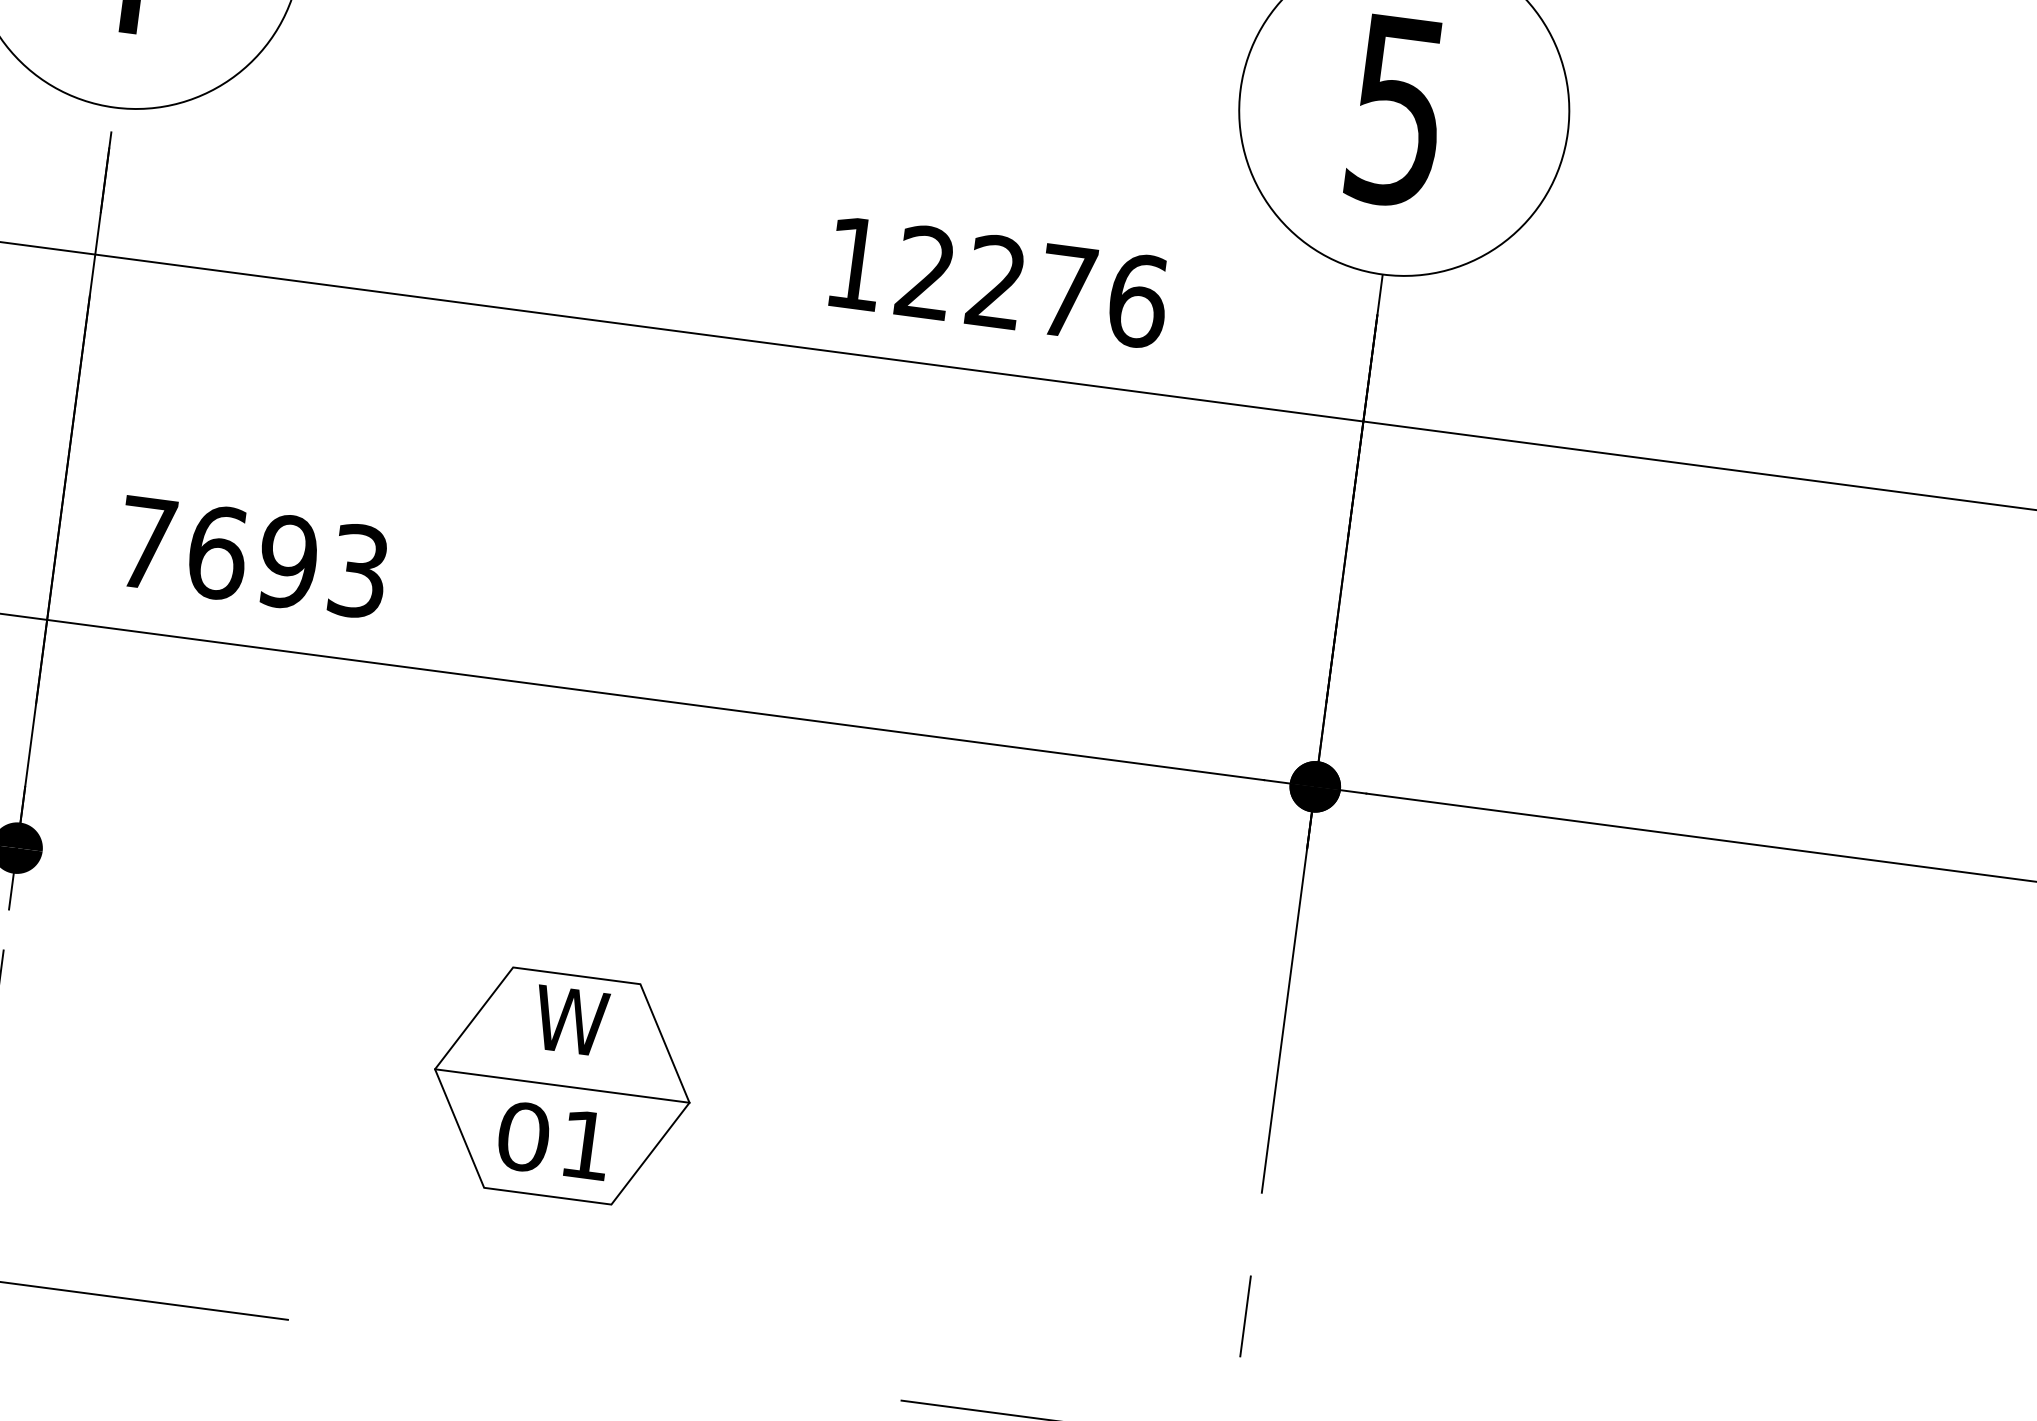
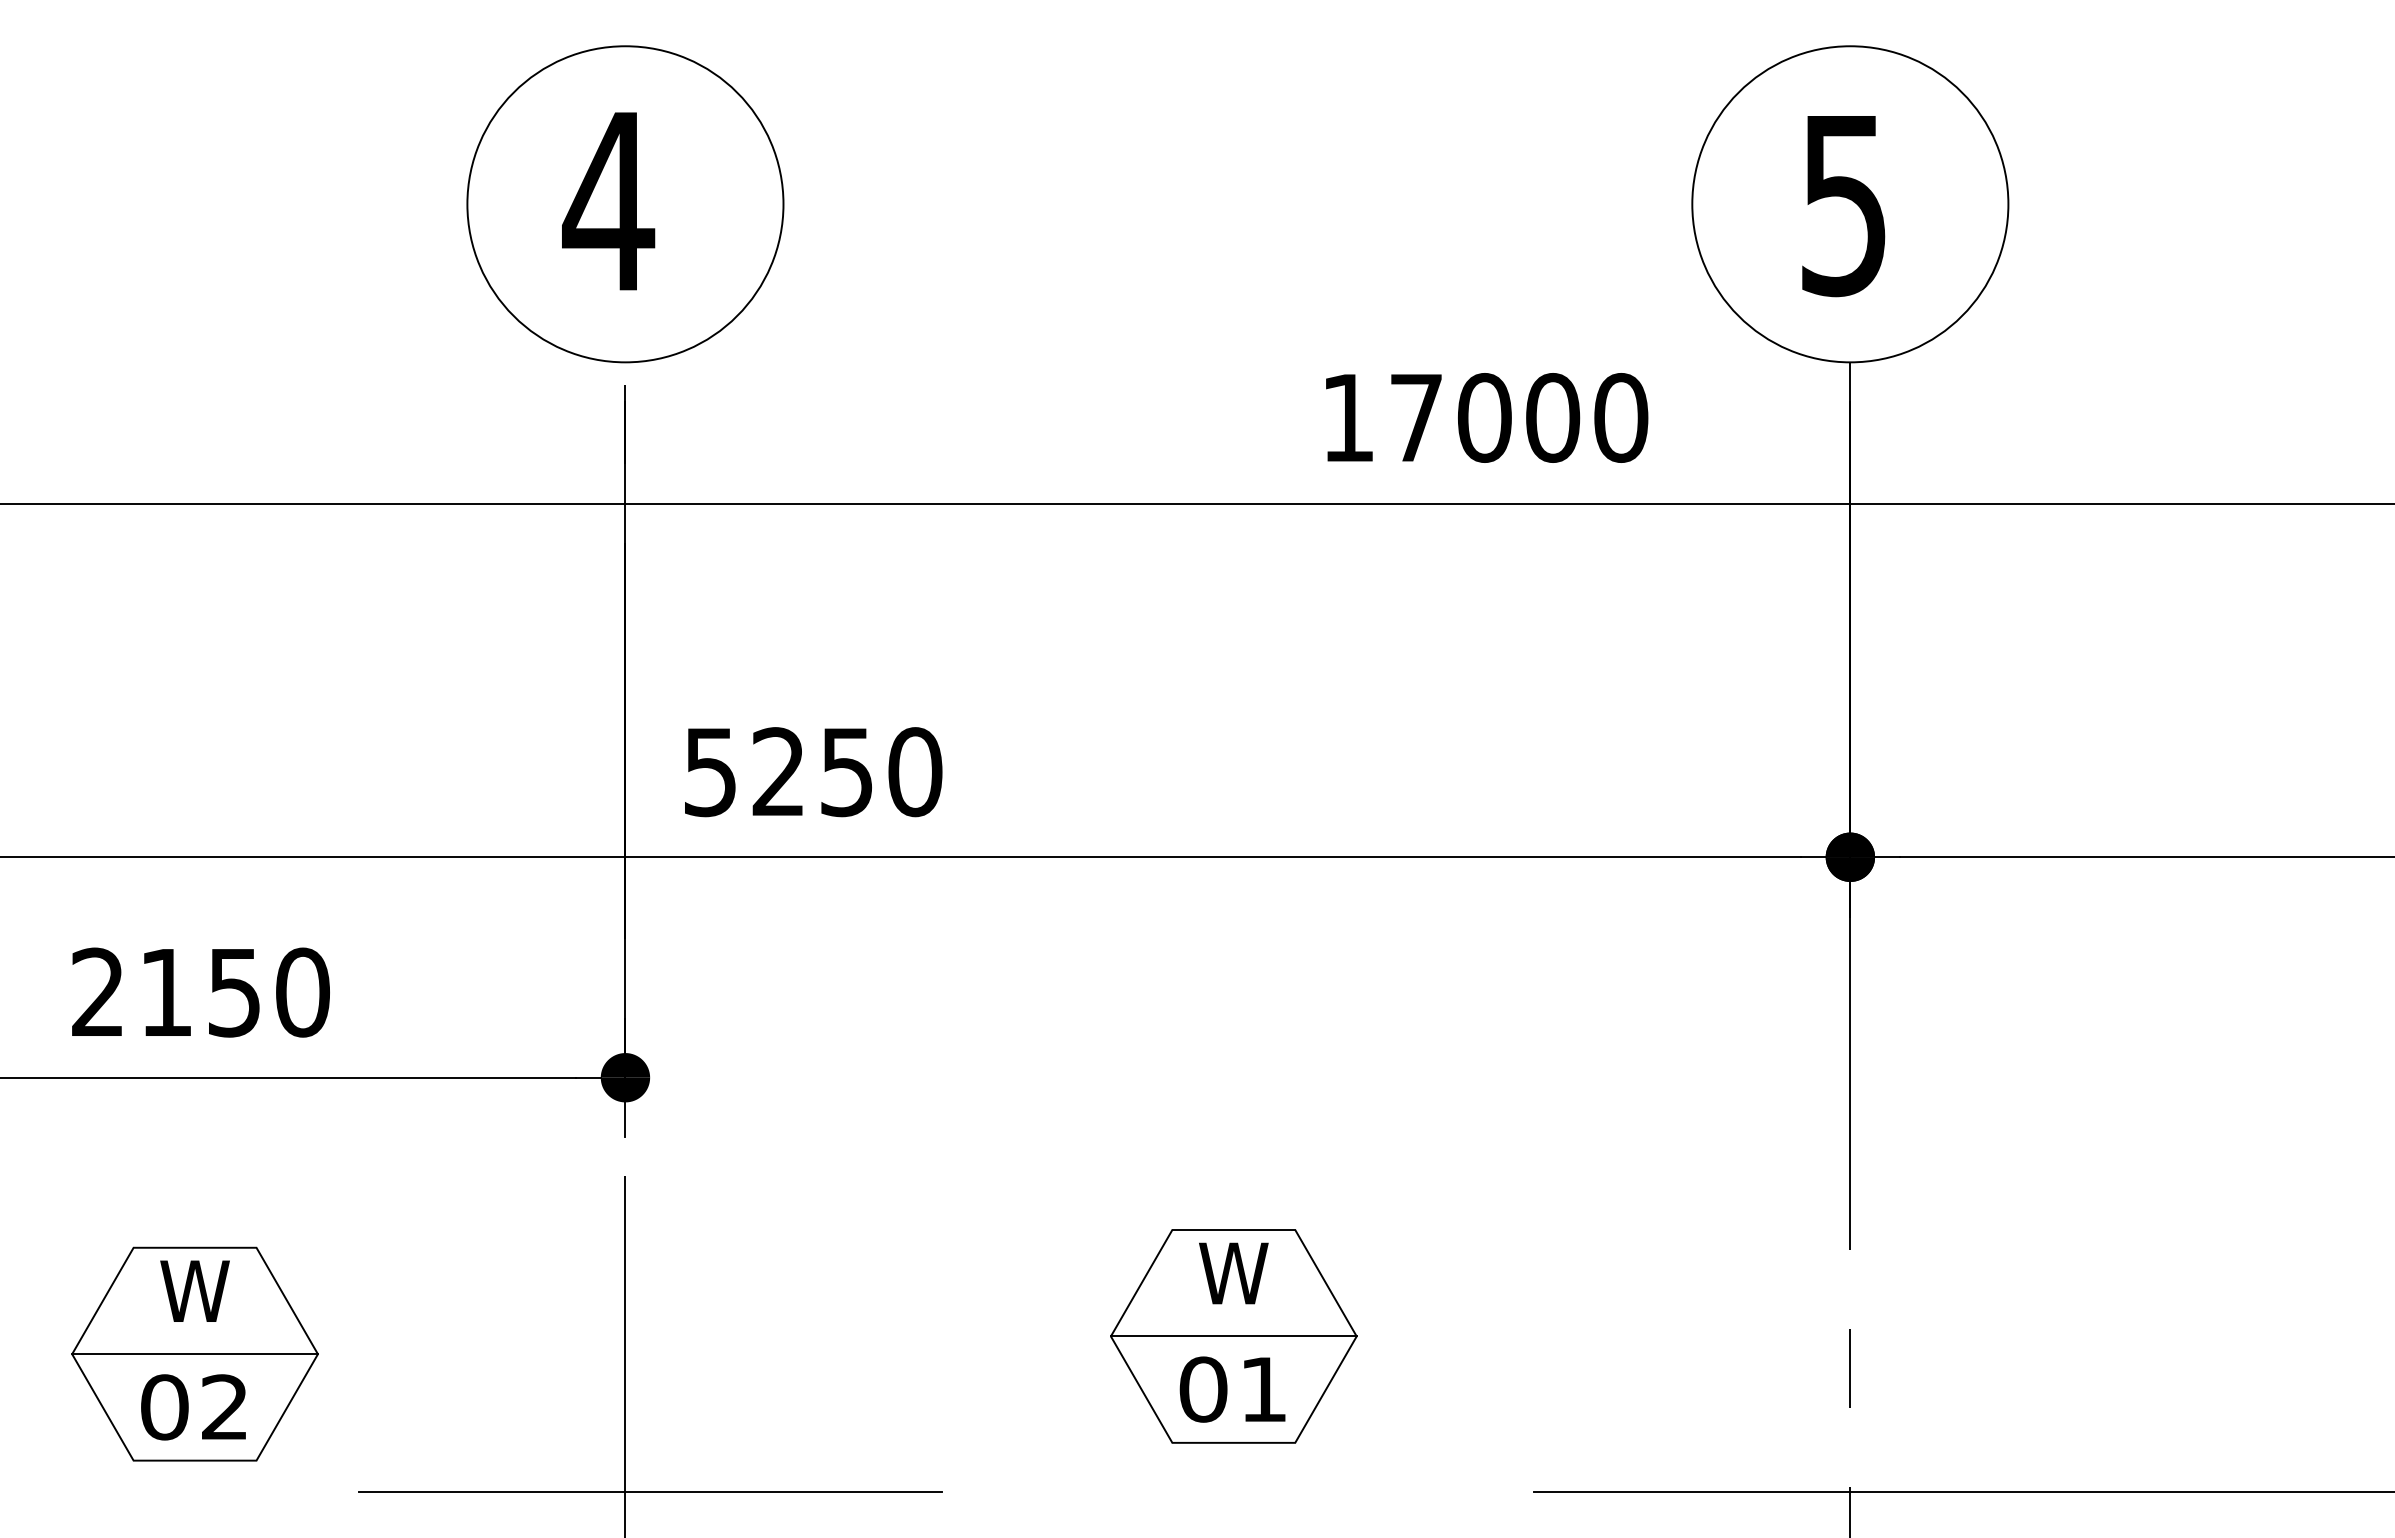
text: (1032, 286) -> (1519, 417), 12276 -> 17000
text: (253, 557) -> (813, 772), 7693 -> 5250
part: (561, 1086) -> (1233, 1336), moved

